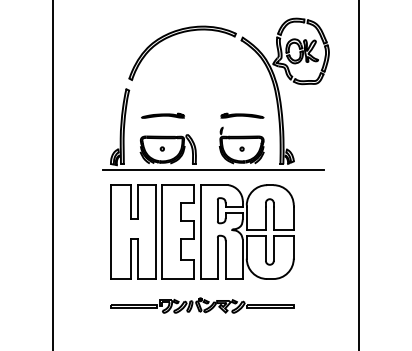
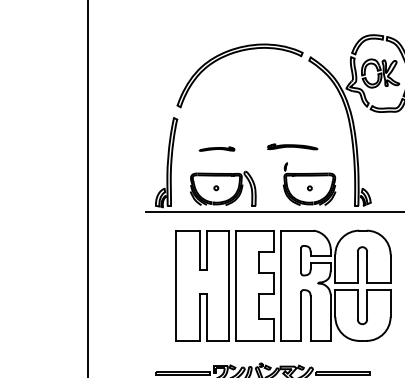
part: (162, 115) -> (216, 148), size x0.7
part: (242, 115) -> (292, 146), moved
part: (202, 231) -> (283, 285), moved

